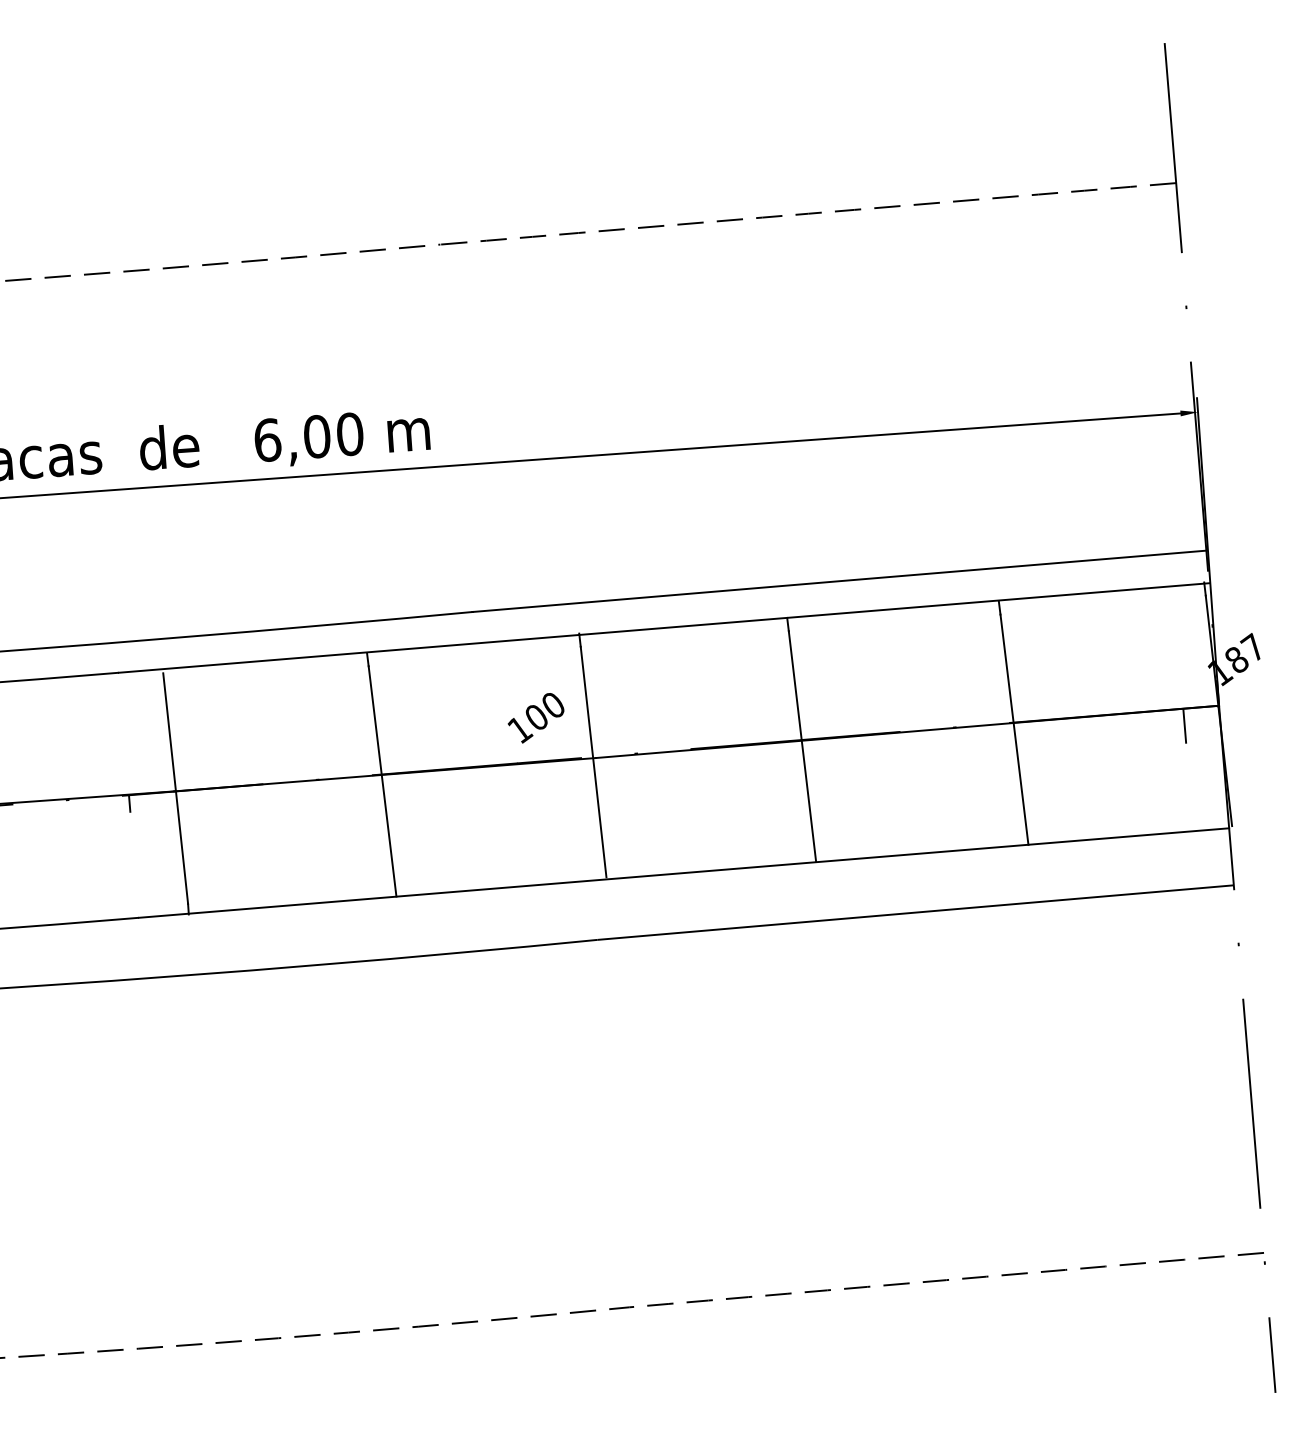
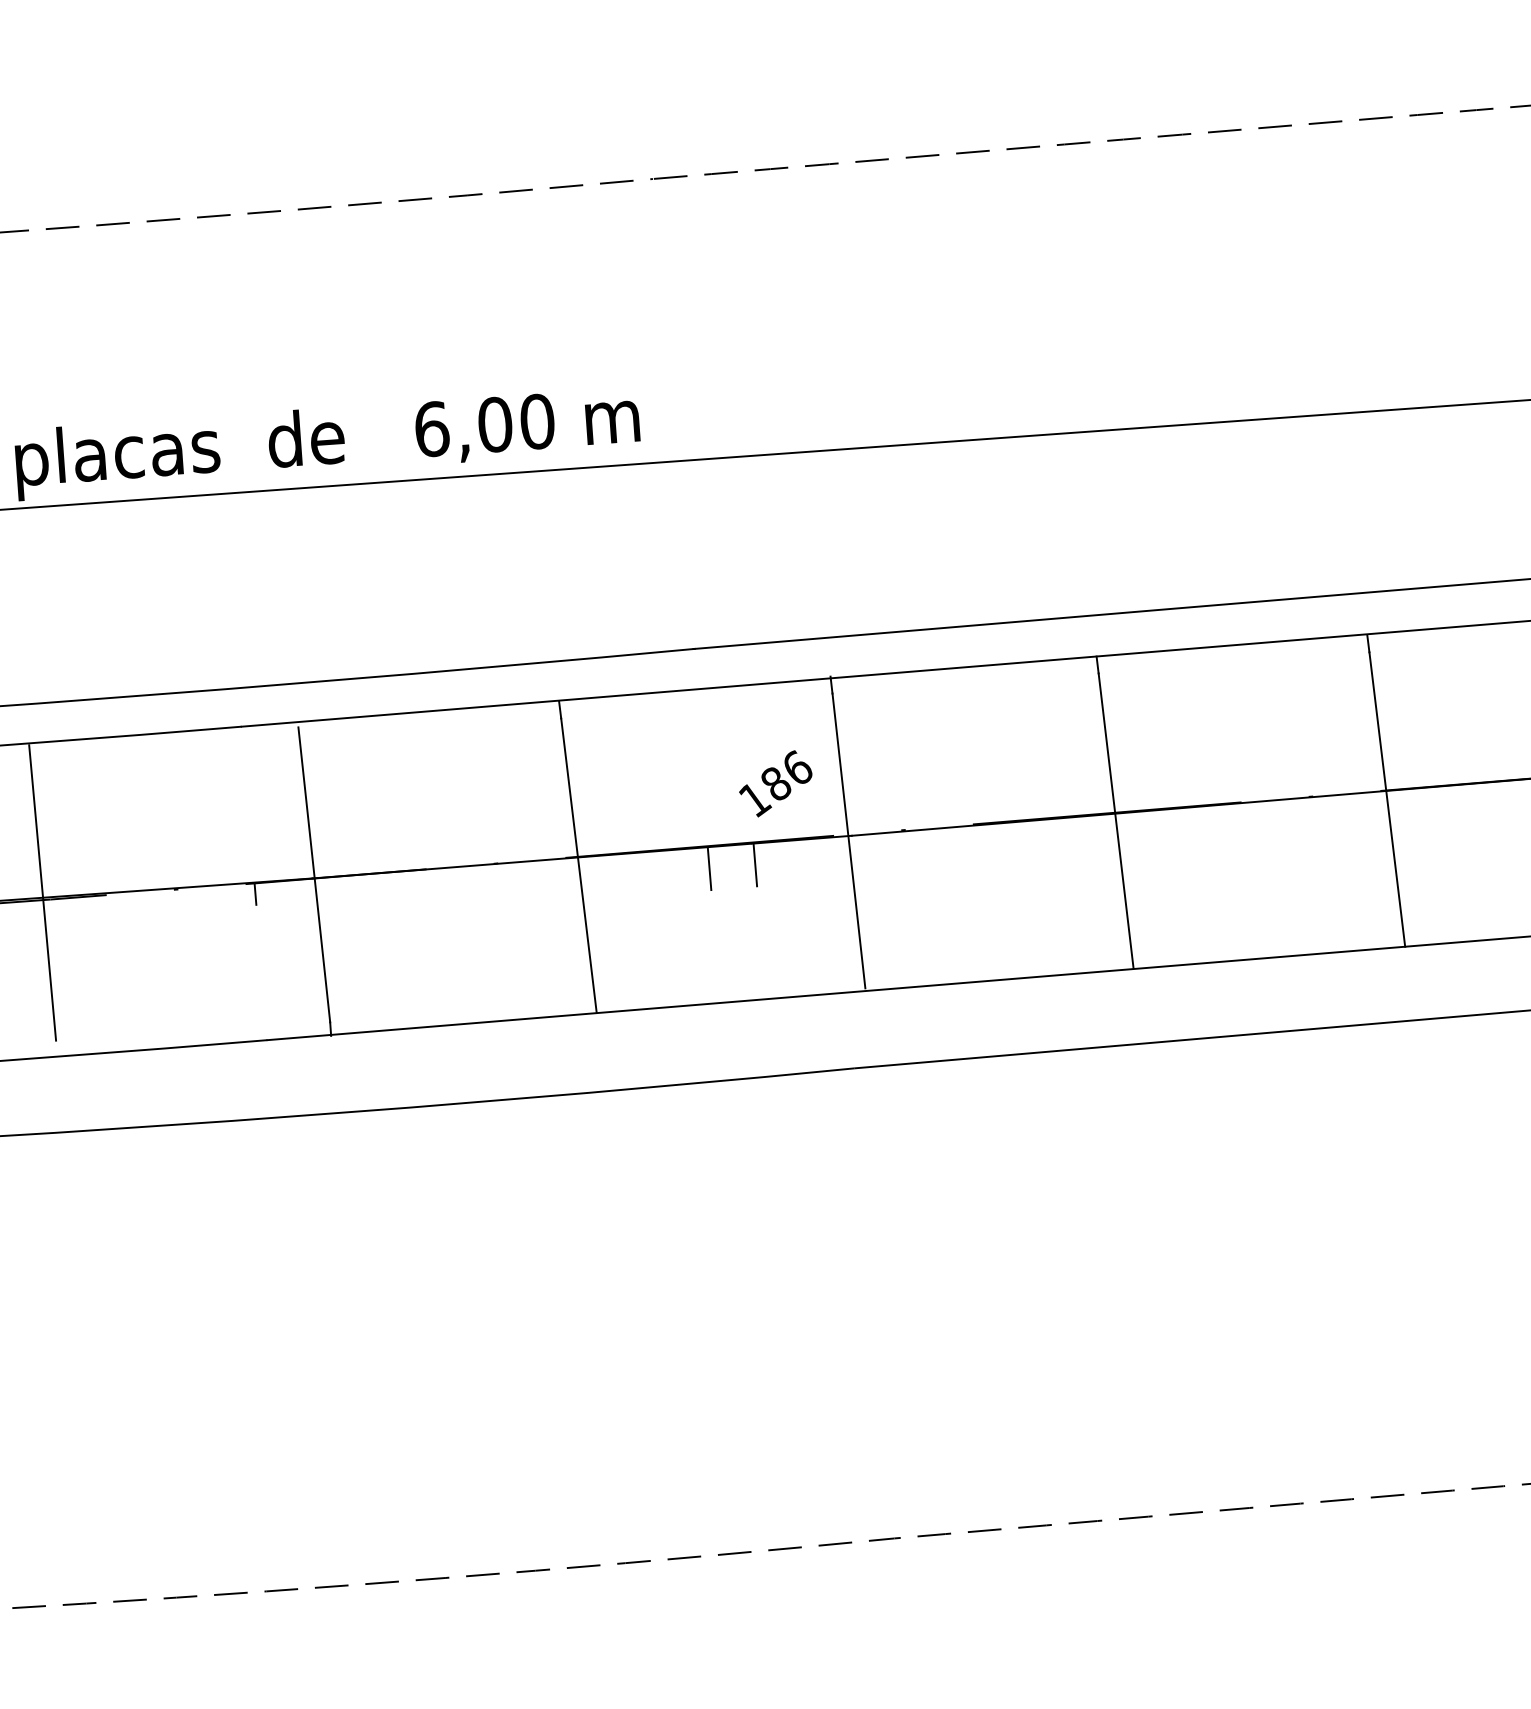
text: (544, 710) -> (786, 774), 100 -> 186
line: (519, 780) -> (754, 864), added
line: (484, 783) -> (709, 868), added

